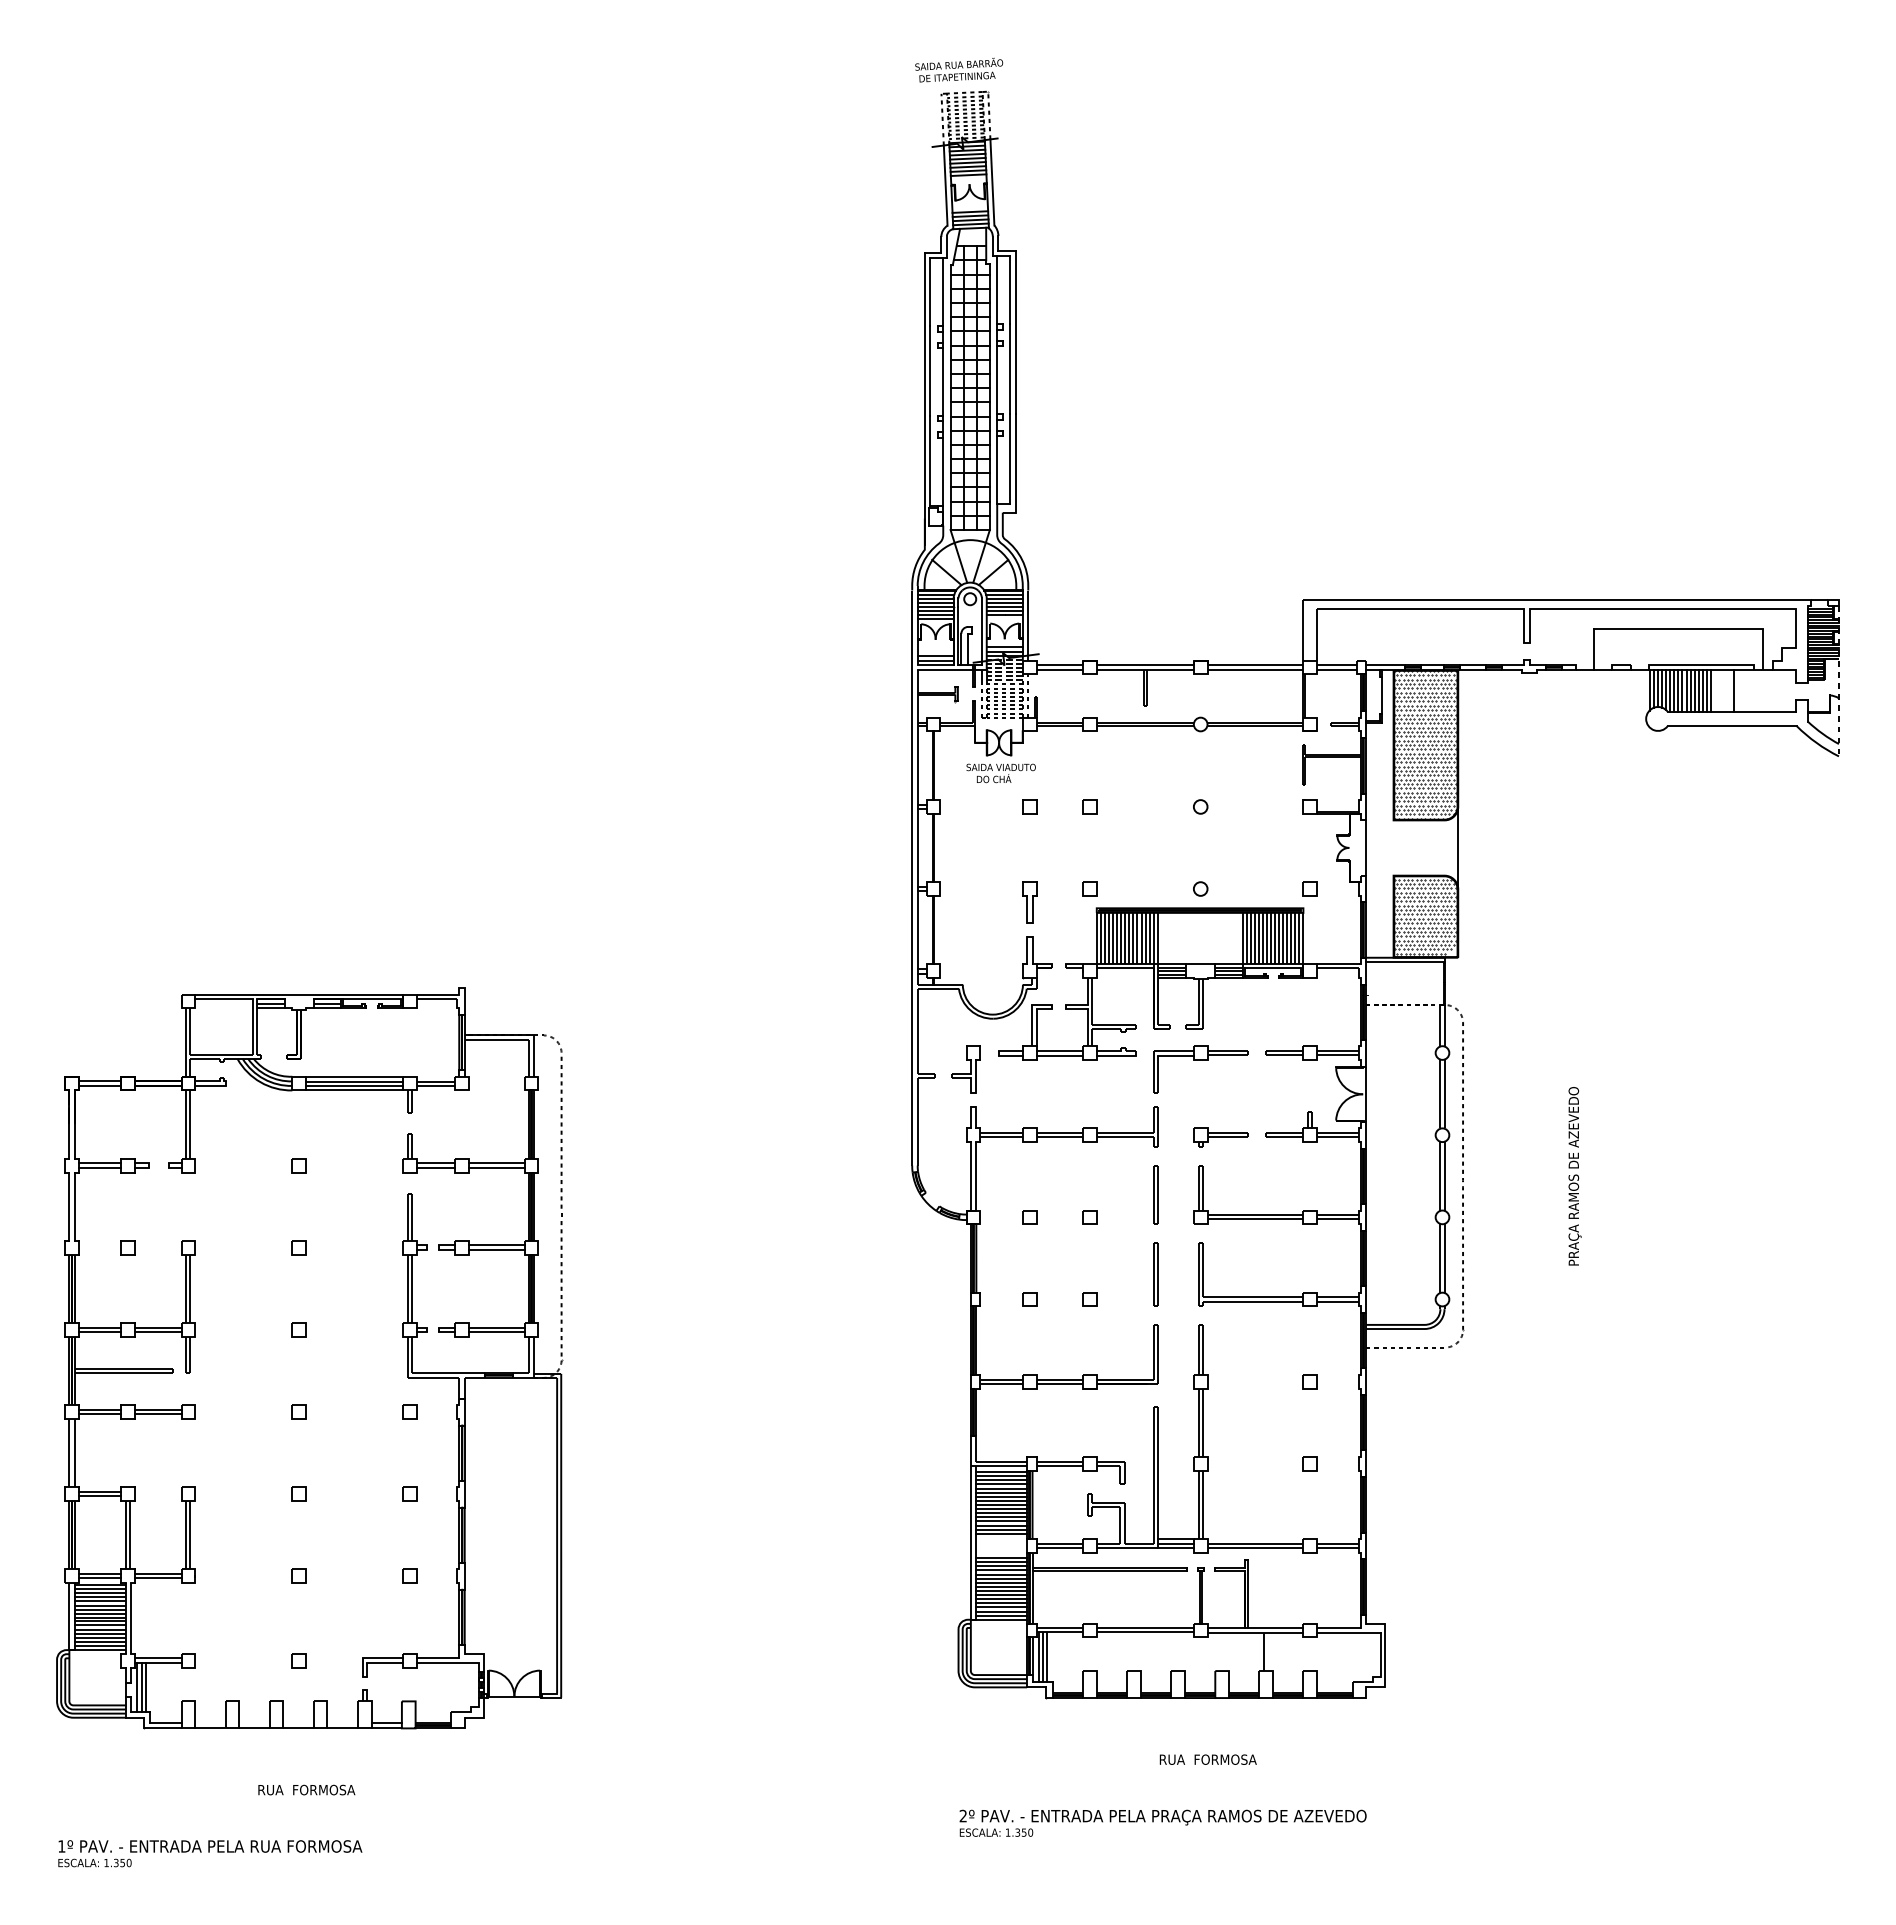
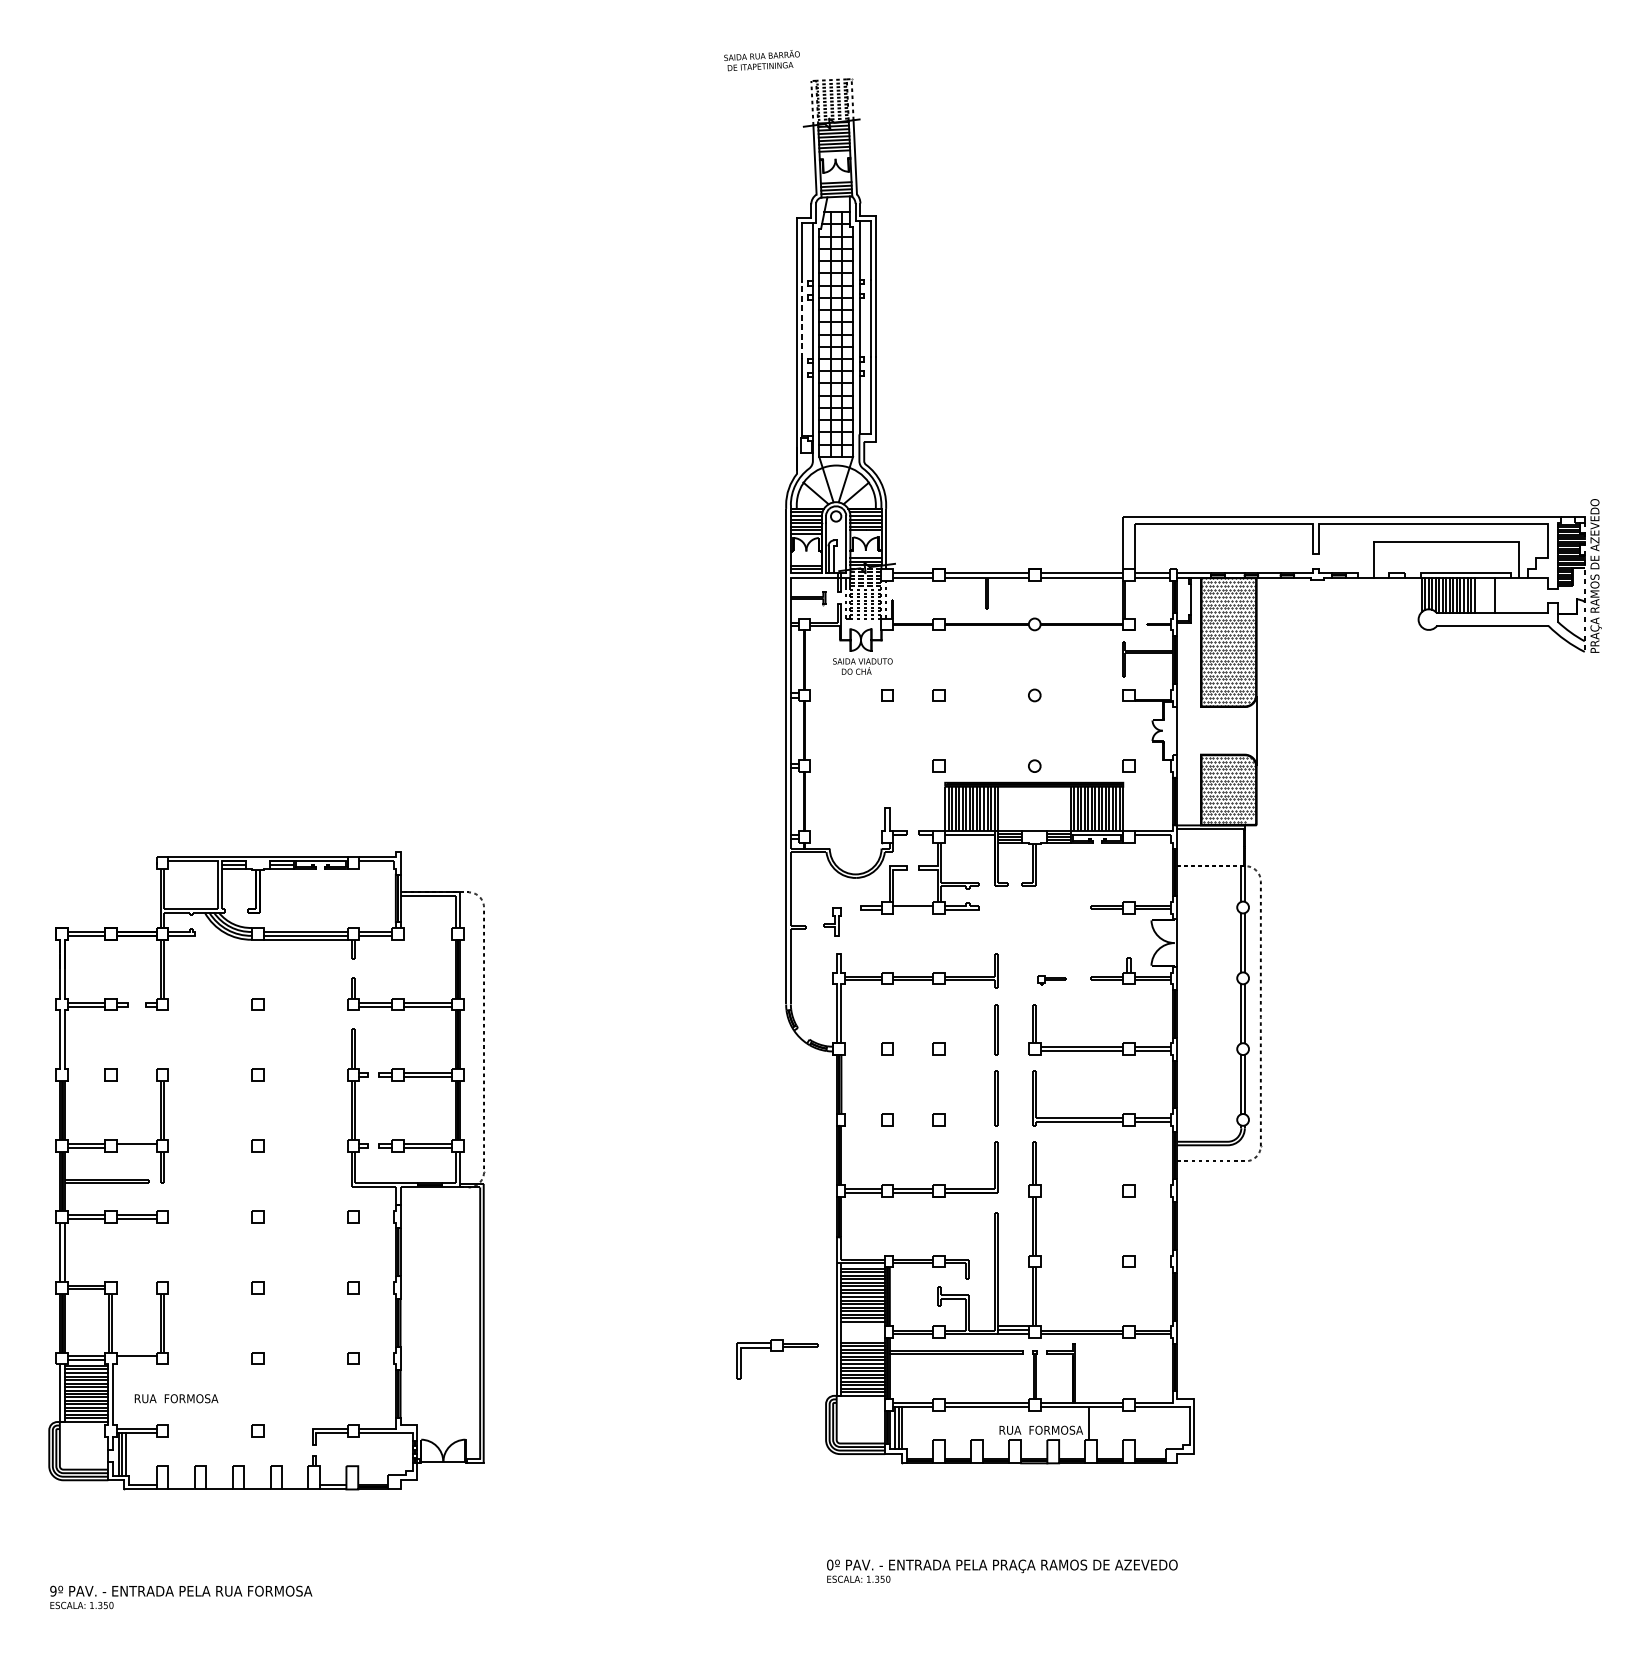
text: (959, 69) -> (762, 60), moved
line: (930, 371) -> (801, 320), solid -> dashed
part: (1029, 902) -> (887, 777), removed
line: (1058, 1055) -> (912, 909), removed
part: (1200, 1060) -> (776, 1351), moved
part: (965, 1069) -> (832, 921), size x0.7
line: (354, 1076) -> (305, 927), removed
part: (1220, 1137) -> (1051, 980), size x0.6
text: (1574, 1176) -> (1595, 576), moved
line: (158, 1332) -> (136, 1148), removed
line: (158, 1578) -> (136, 1360), removed
text: (1207, 1759) -> (1040, 1430), moved
text: (306, 1789) -> (176, 1398), moved
text: (963, 1815) -> (830, 1564), 2º -> 0º
text: (61, 1846) -> (53, 1591), 1º -> 9º

